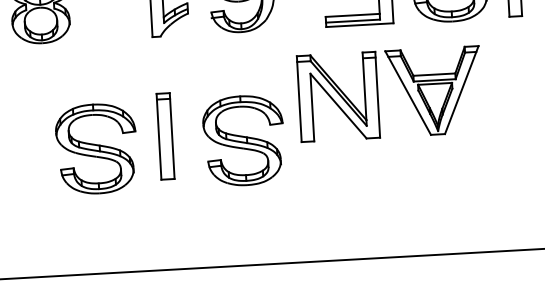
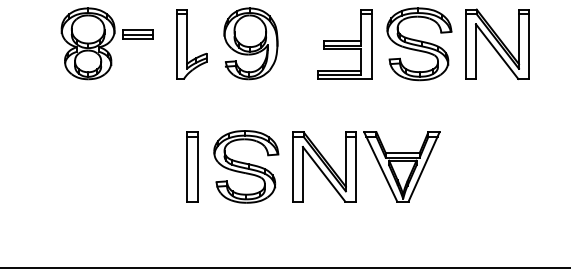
part: (378, 94) -> (356, 166), moved
part: (165, 135) -> (192, 166), moved
part: (96, 148) -> (127, 166), removed

